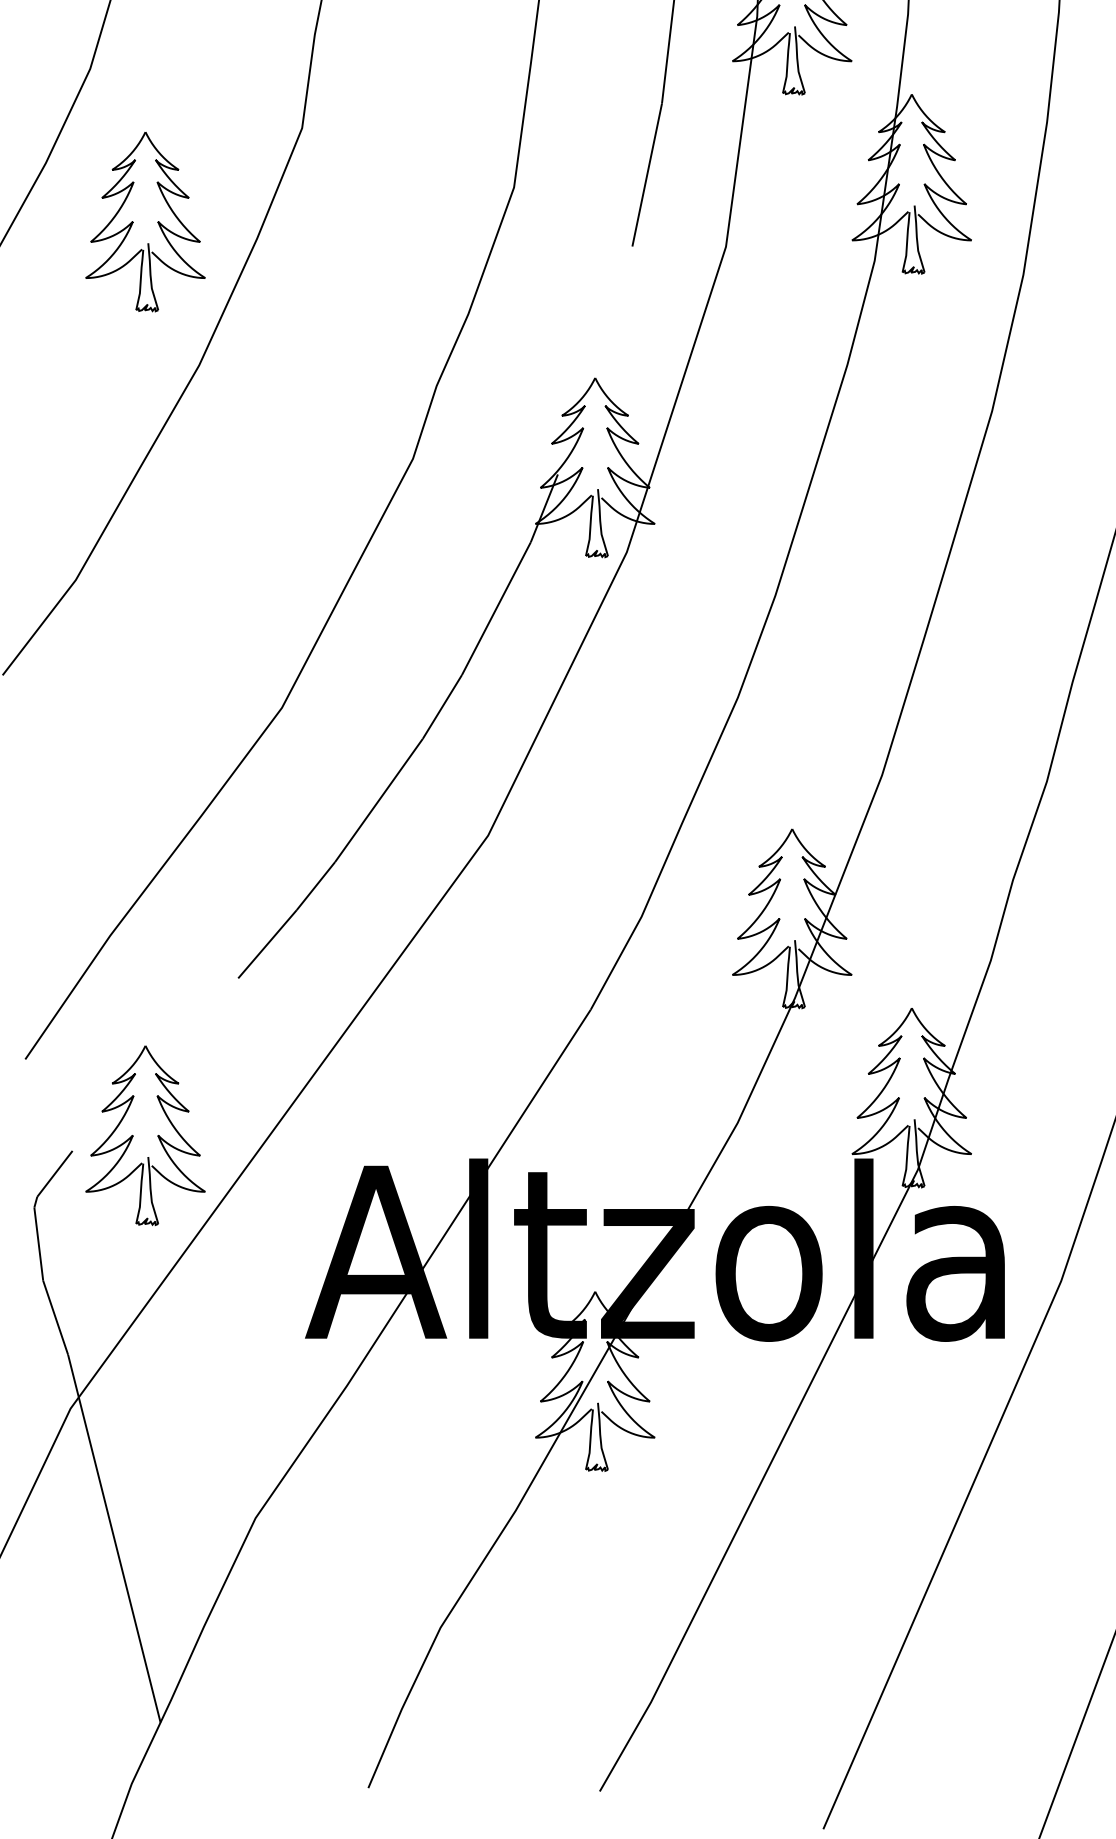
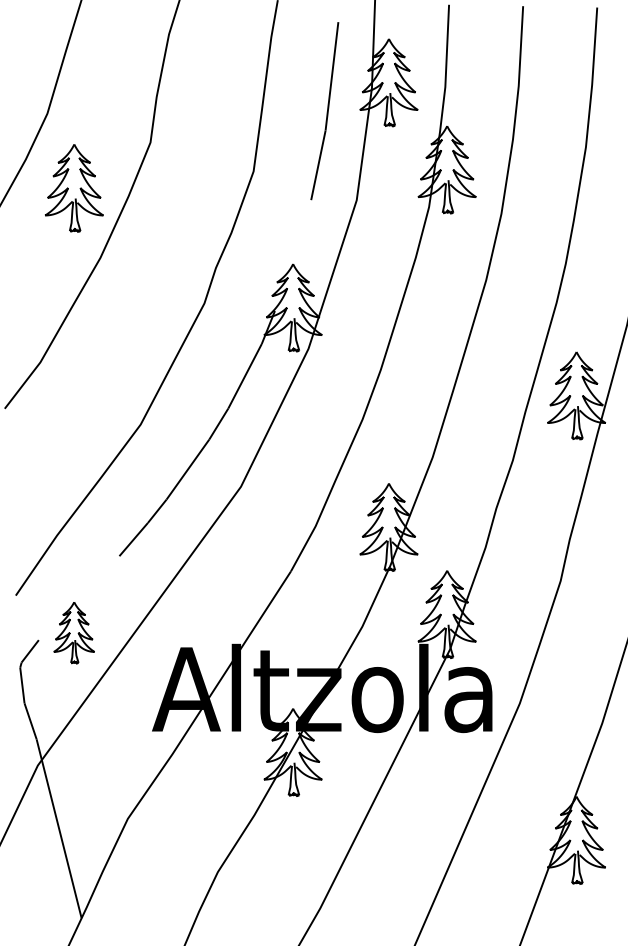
part: (143, 1135) -> (73, 632), size x0.7

